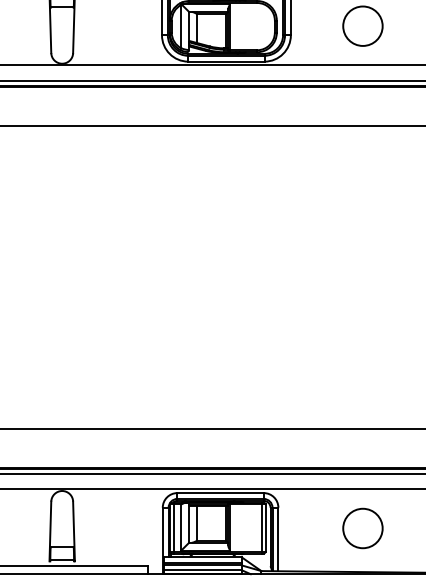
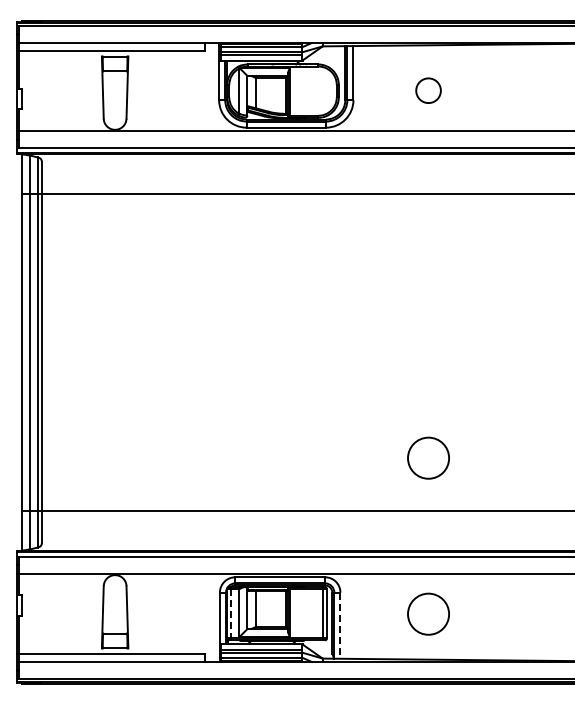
circle: (362, 25) -> (428, 90), size x0.6
circle: (362, 378) -> (428, 457), added
line: (173, 527) -> (231, 613), solid -> dashed
line: (278, 540) -> (340, 626), solid -> dashed

